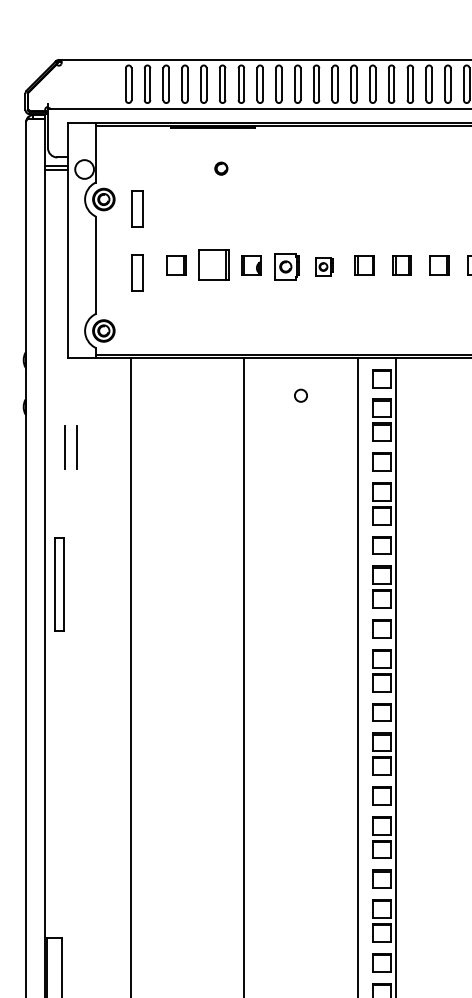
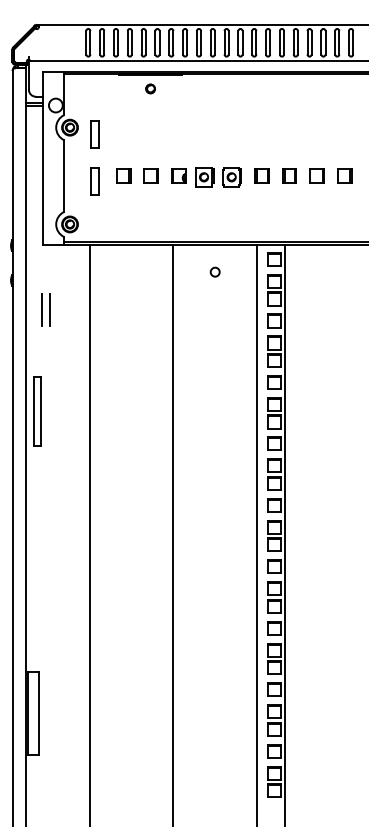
part: (221, 168) -> (150, 88), moved
part: (213, 264) -> (150, 175), size x0.62
part: (323, 267) -> (231, 177), size x1.43

